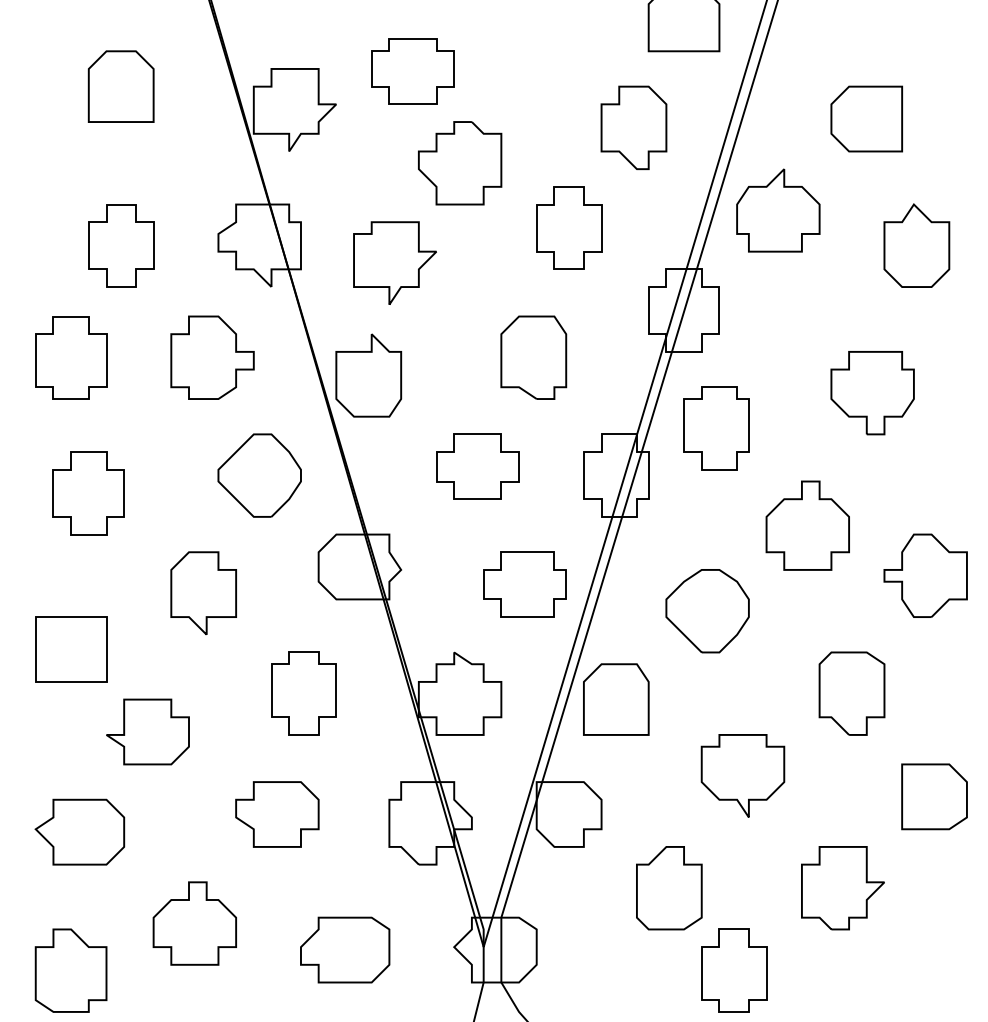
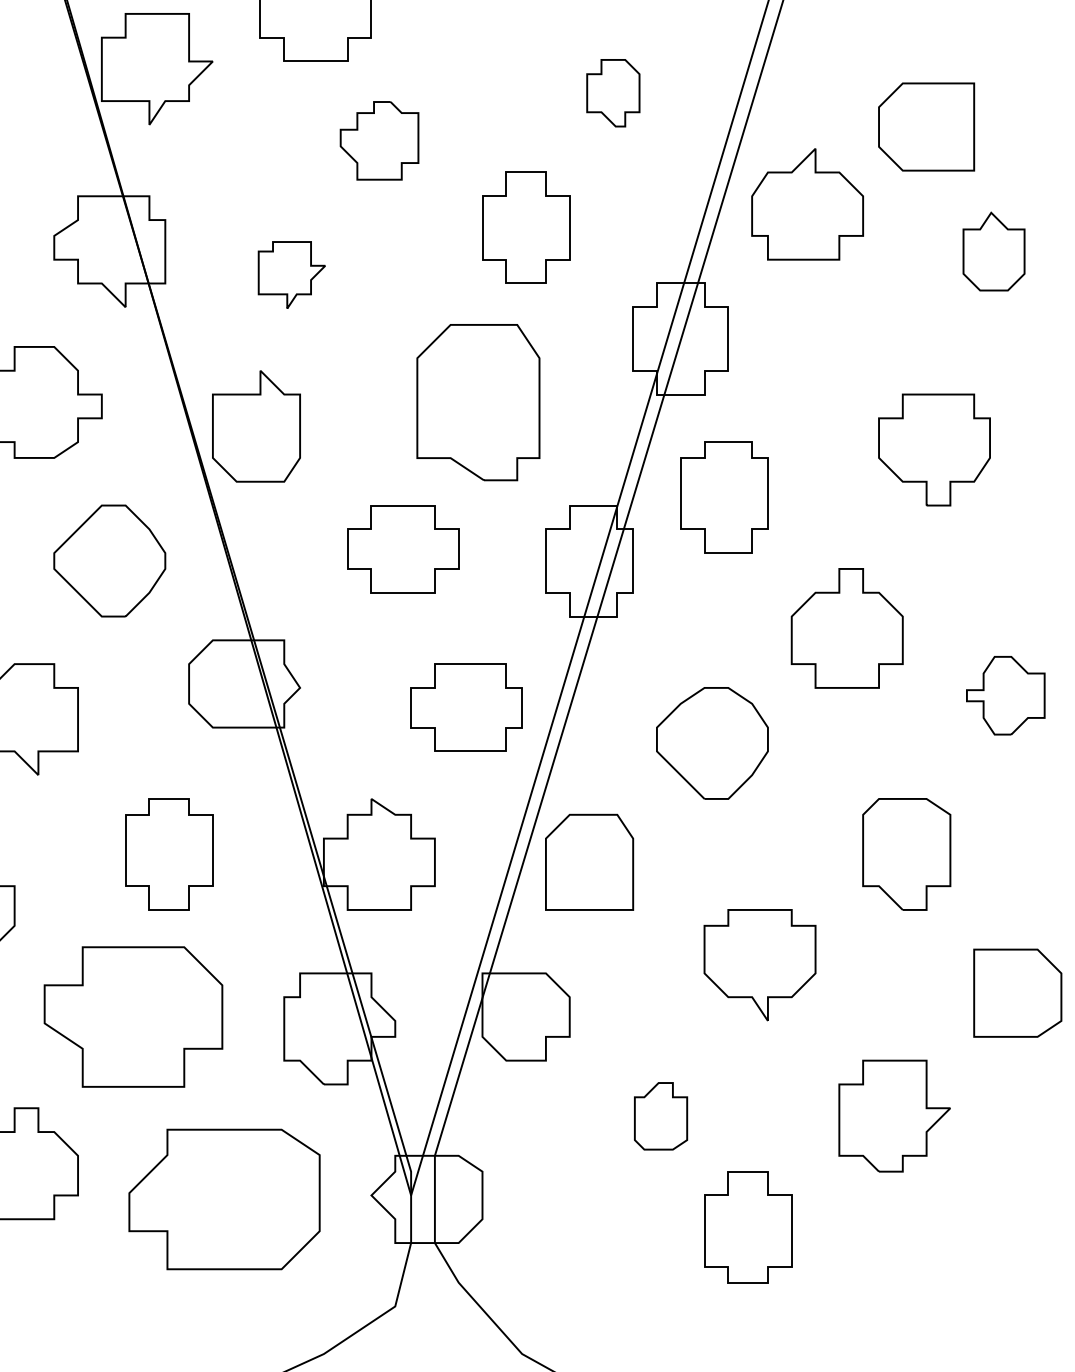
part: (866, 118) -> (926, 126), moved
part: (633, 127) -> (612, 92), size x0.6
part: (460, 163) -> (379, 141), size x0.7
part: (916, 245) -> (993, 251), size x0.7
part: (394, 262) -> (291, 274), size x0.6
part: (533, 357) -> (478, 402), size x1.4
part: (925, 575) -> (1005, 695), size x0.7
part: (277, 814) -> (133, 1016), size x1.6
part: (669, 888) -> (661, 1116), size x0.6
part: (345, 949) -> (225, 1198), size x1.6

